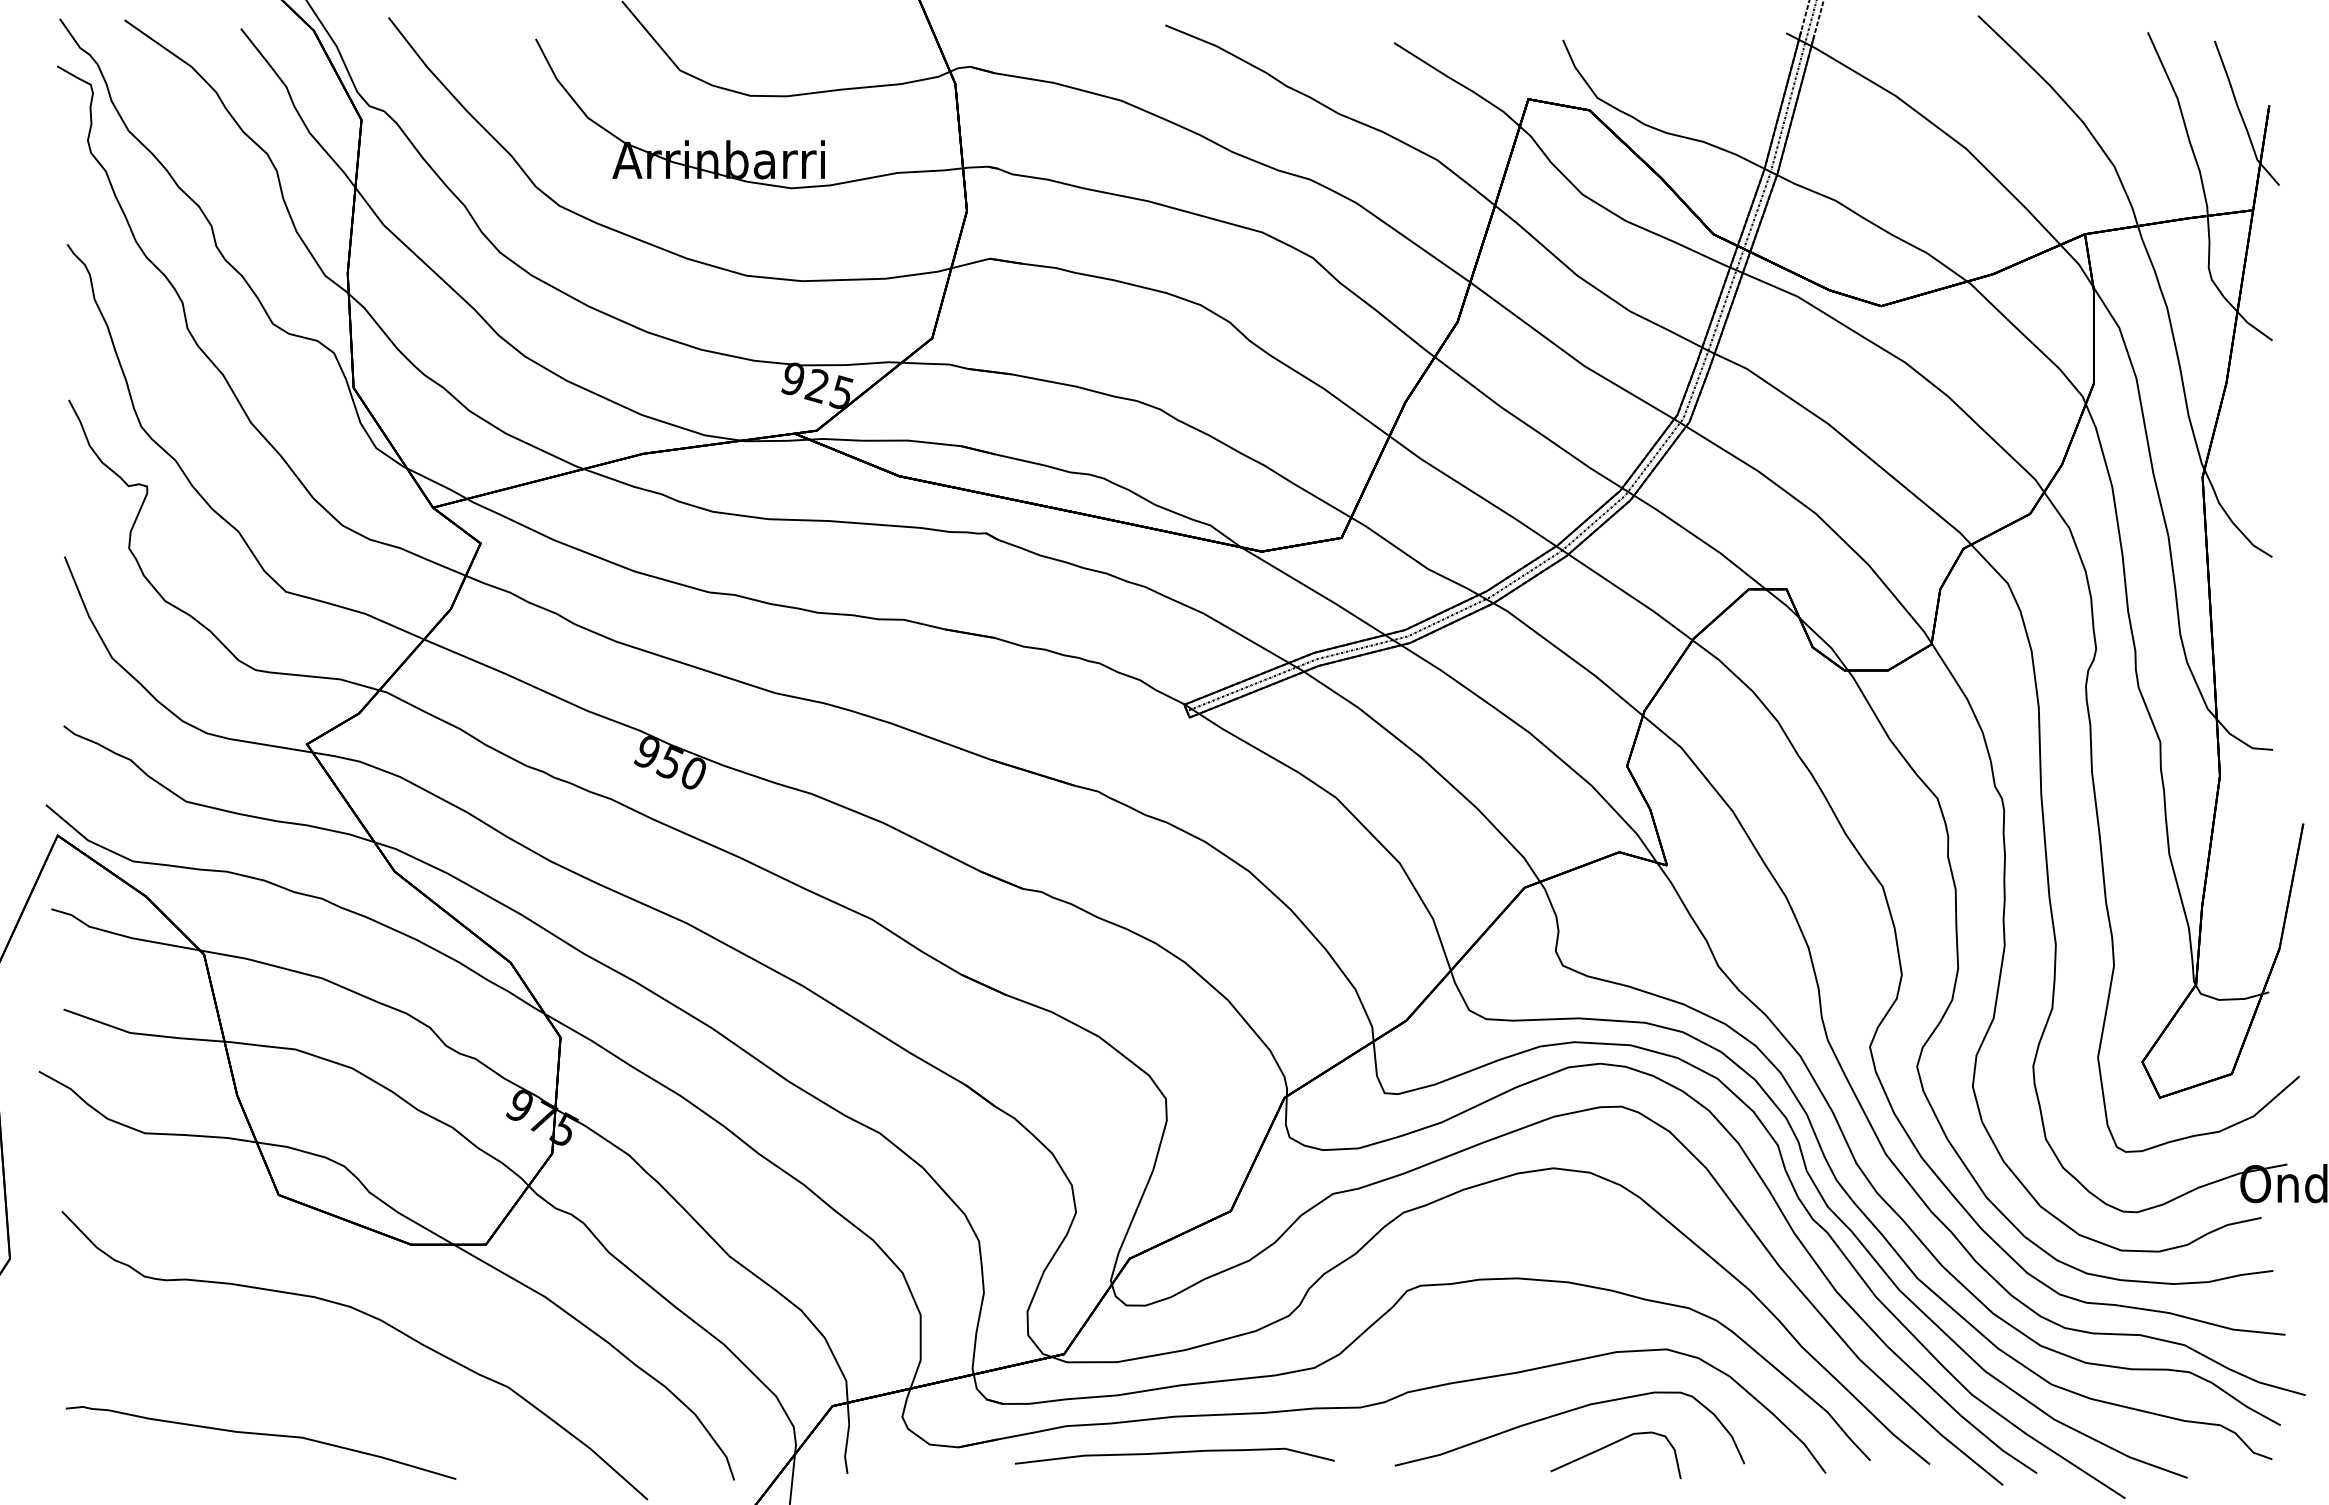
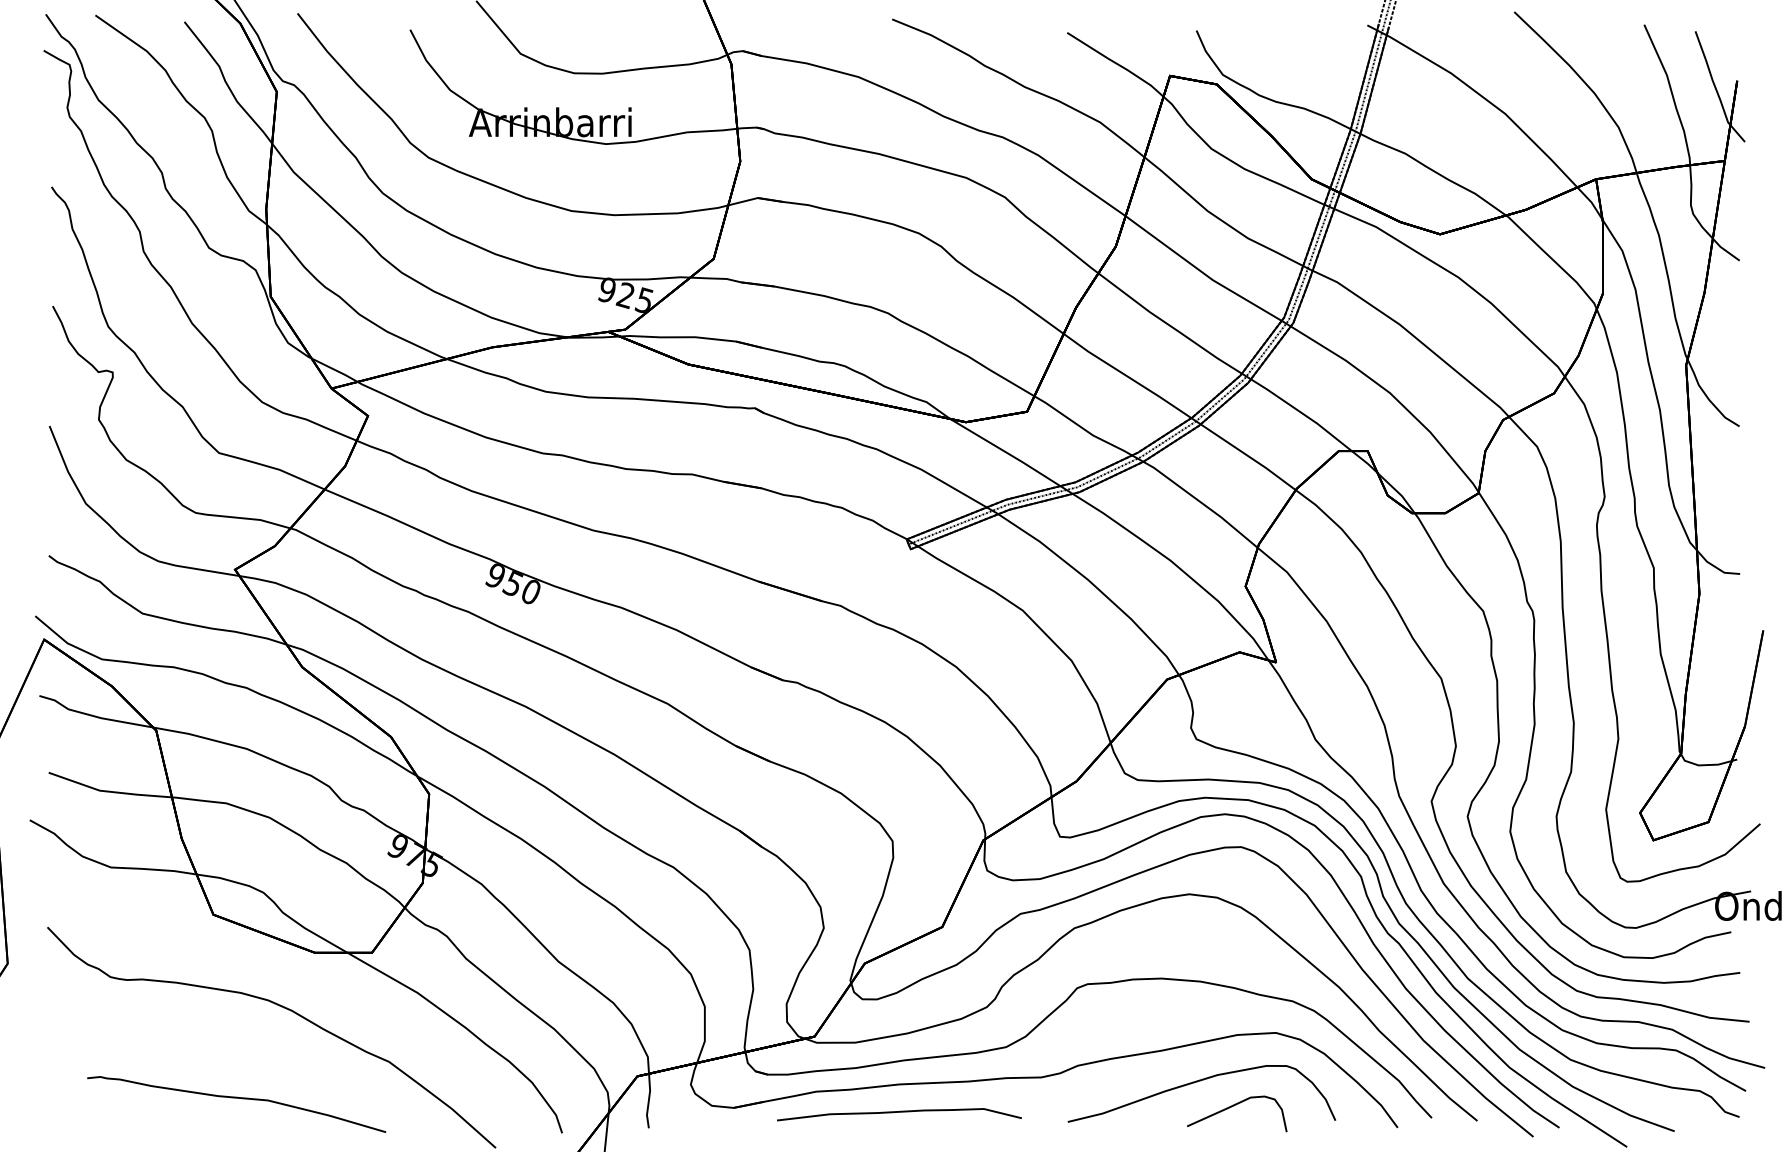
part: (262, 1435) -> (237, 1098), moved

